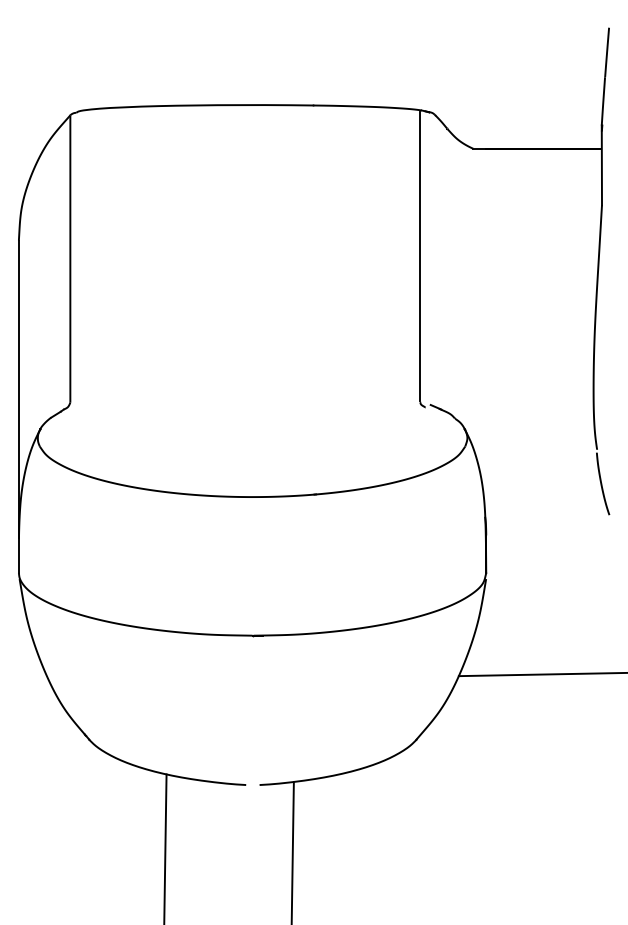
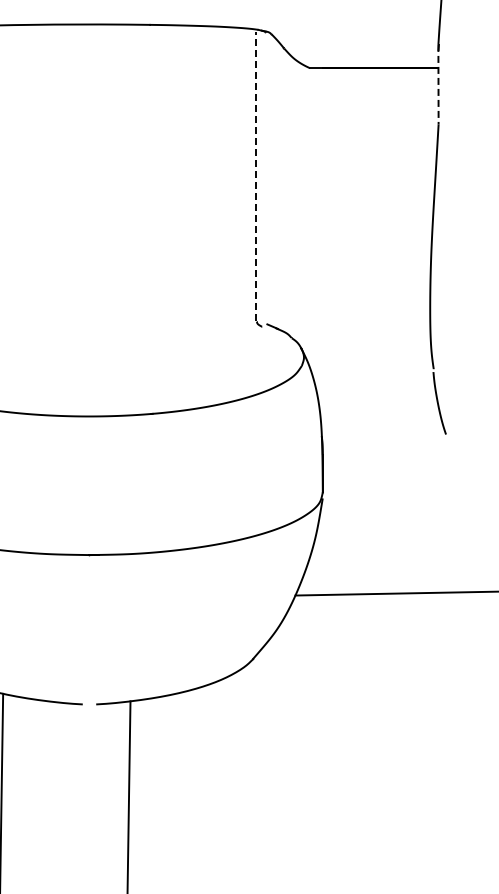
line: (601, 165) -> (438, 84), solid -> dashed
line: (419, 256) -> (256, 175), solid -> dashed

